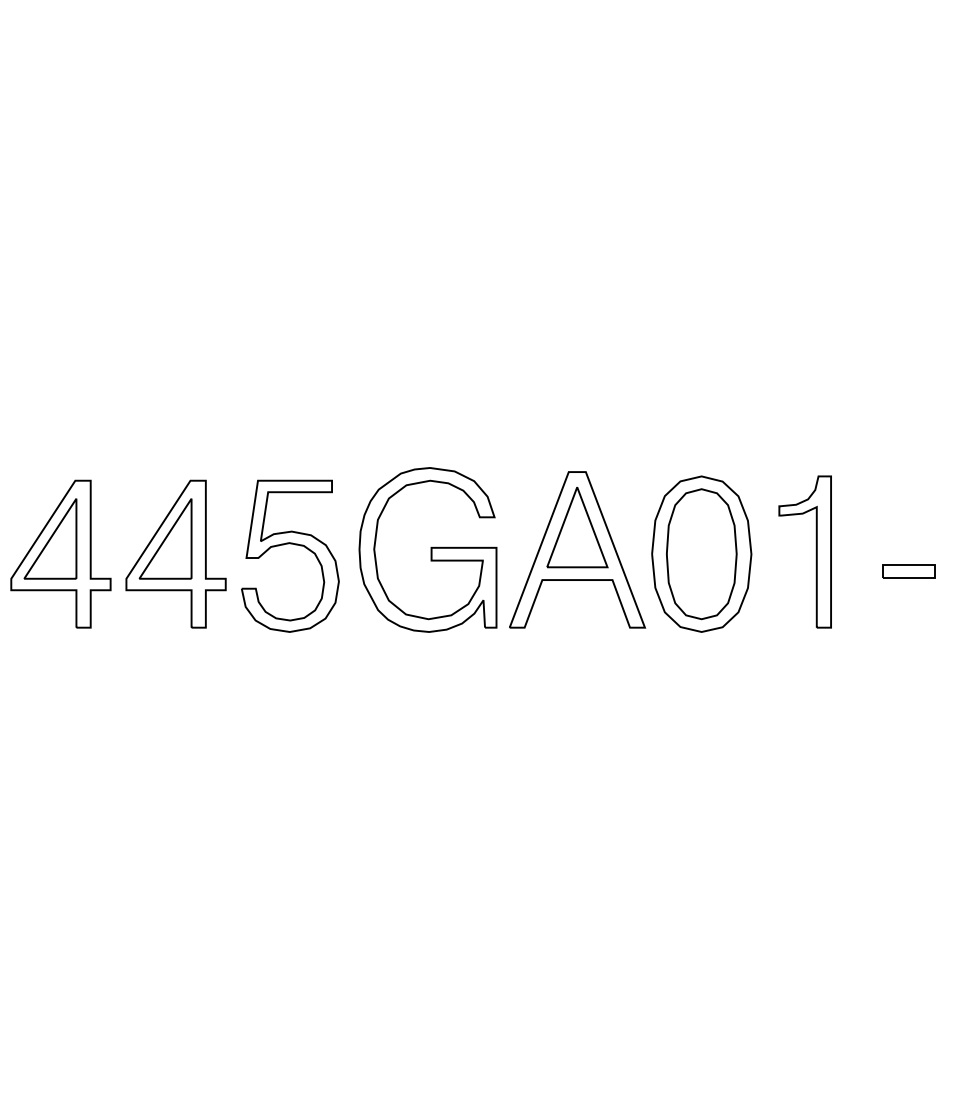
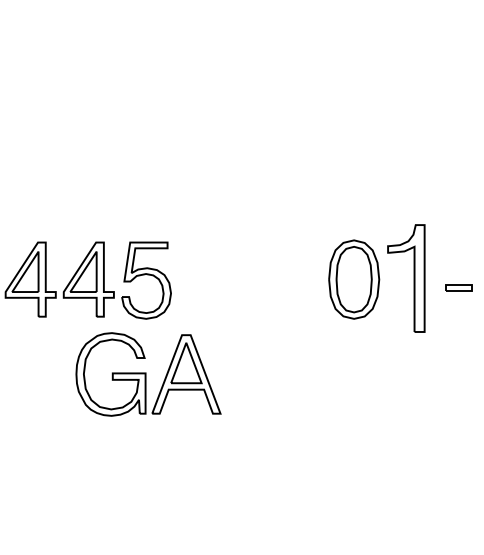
part: (502, 550) -> (148, 374), moved
part: (805, 551) -> (406, 278), size x1.4

